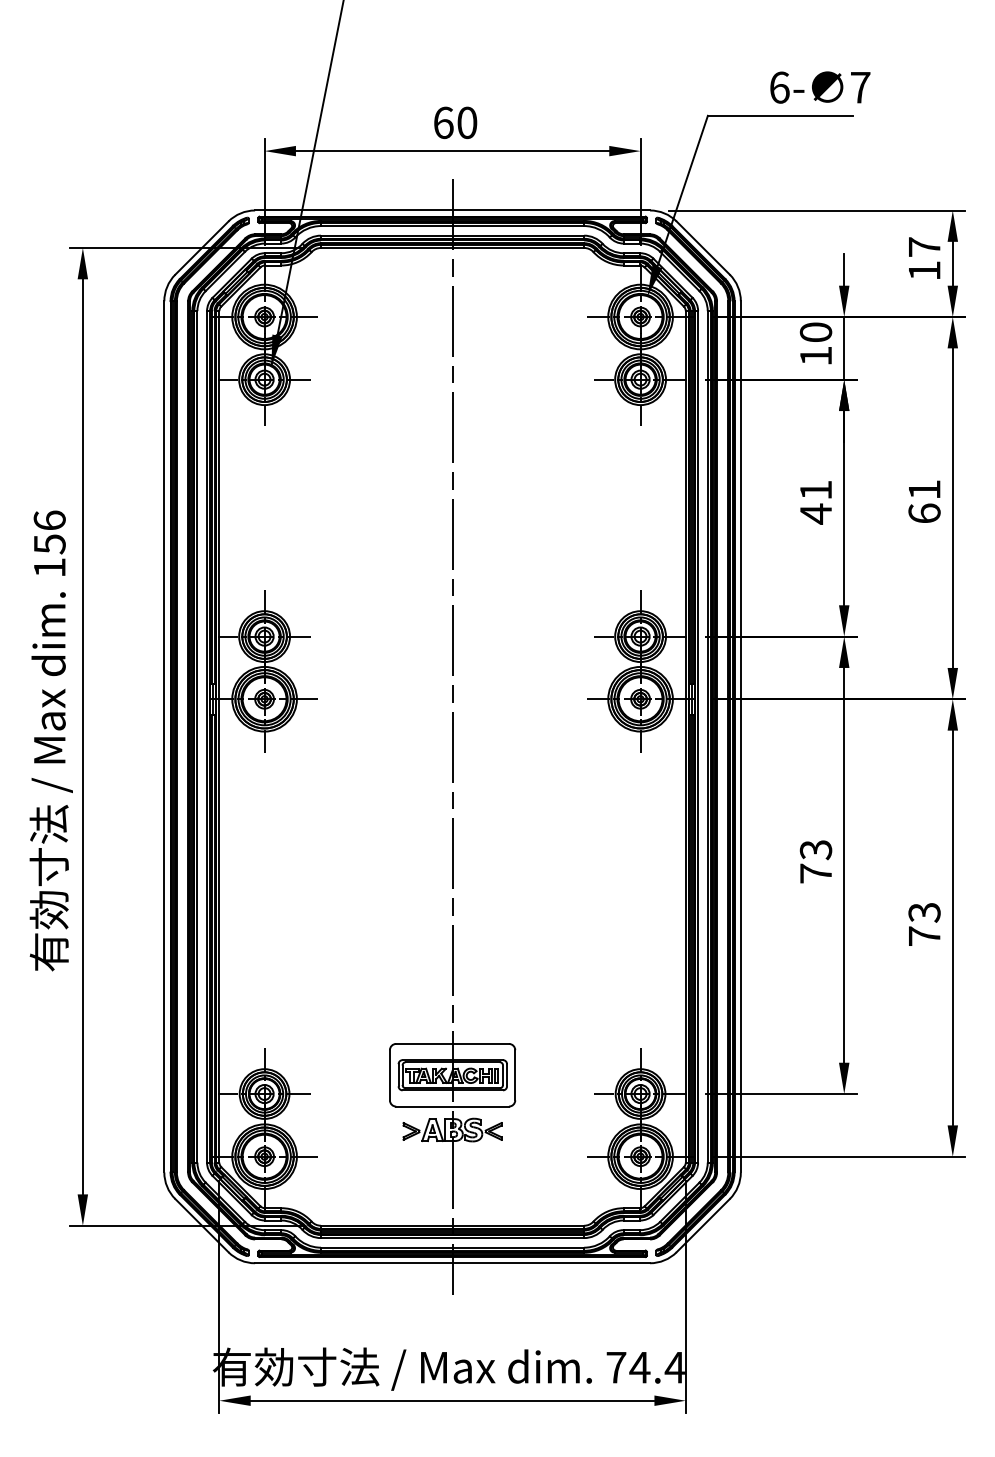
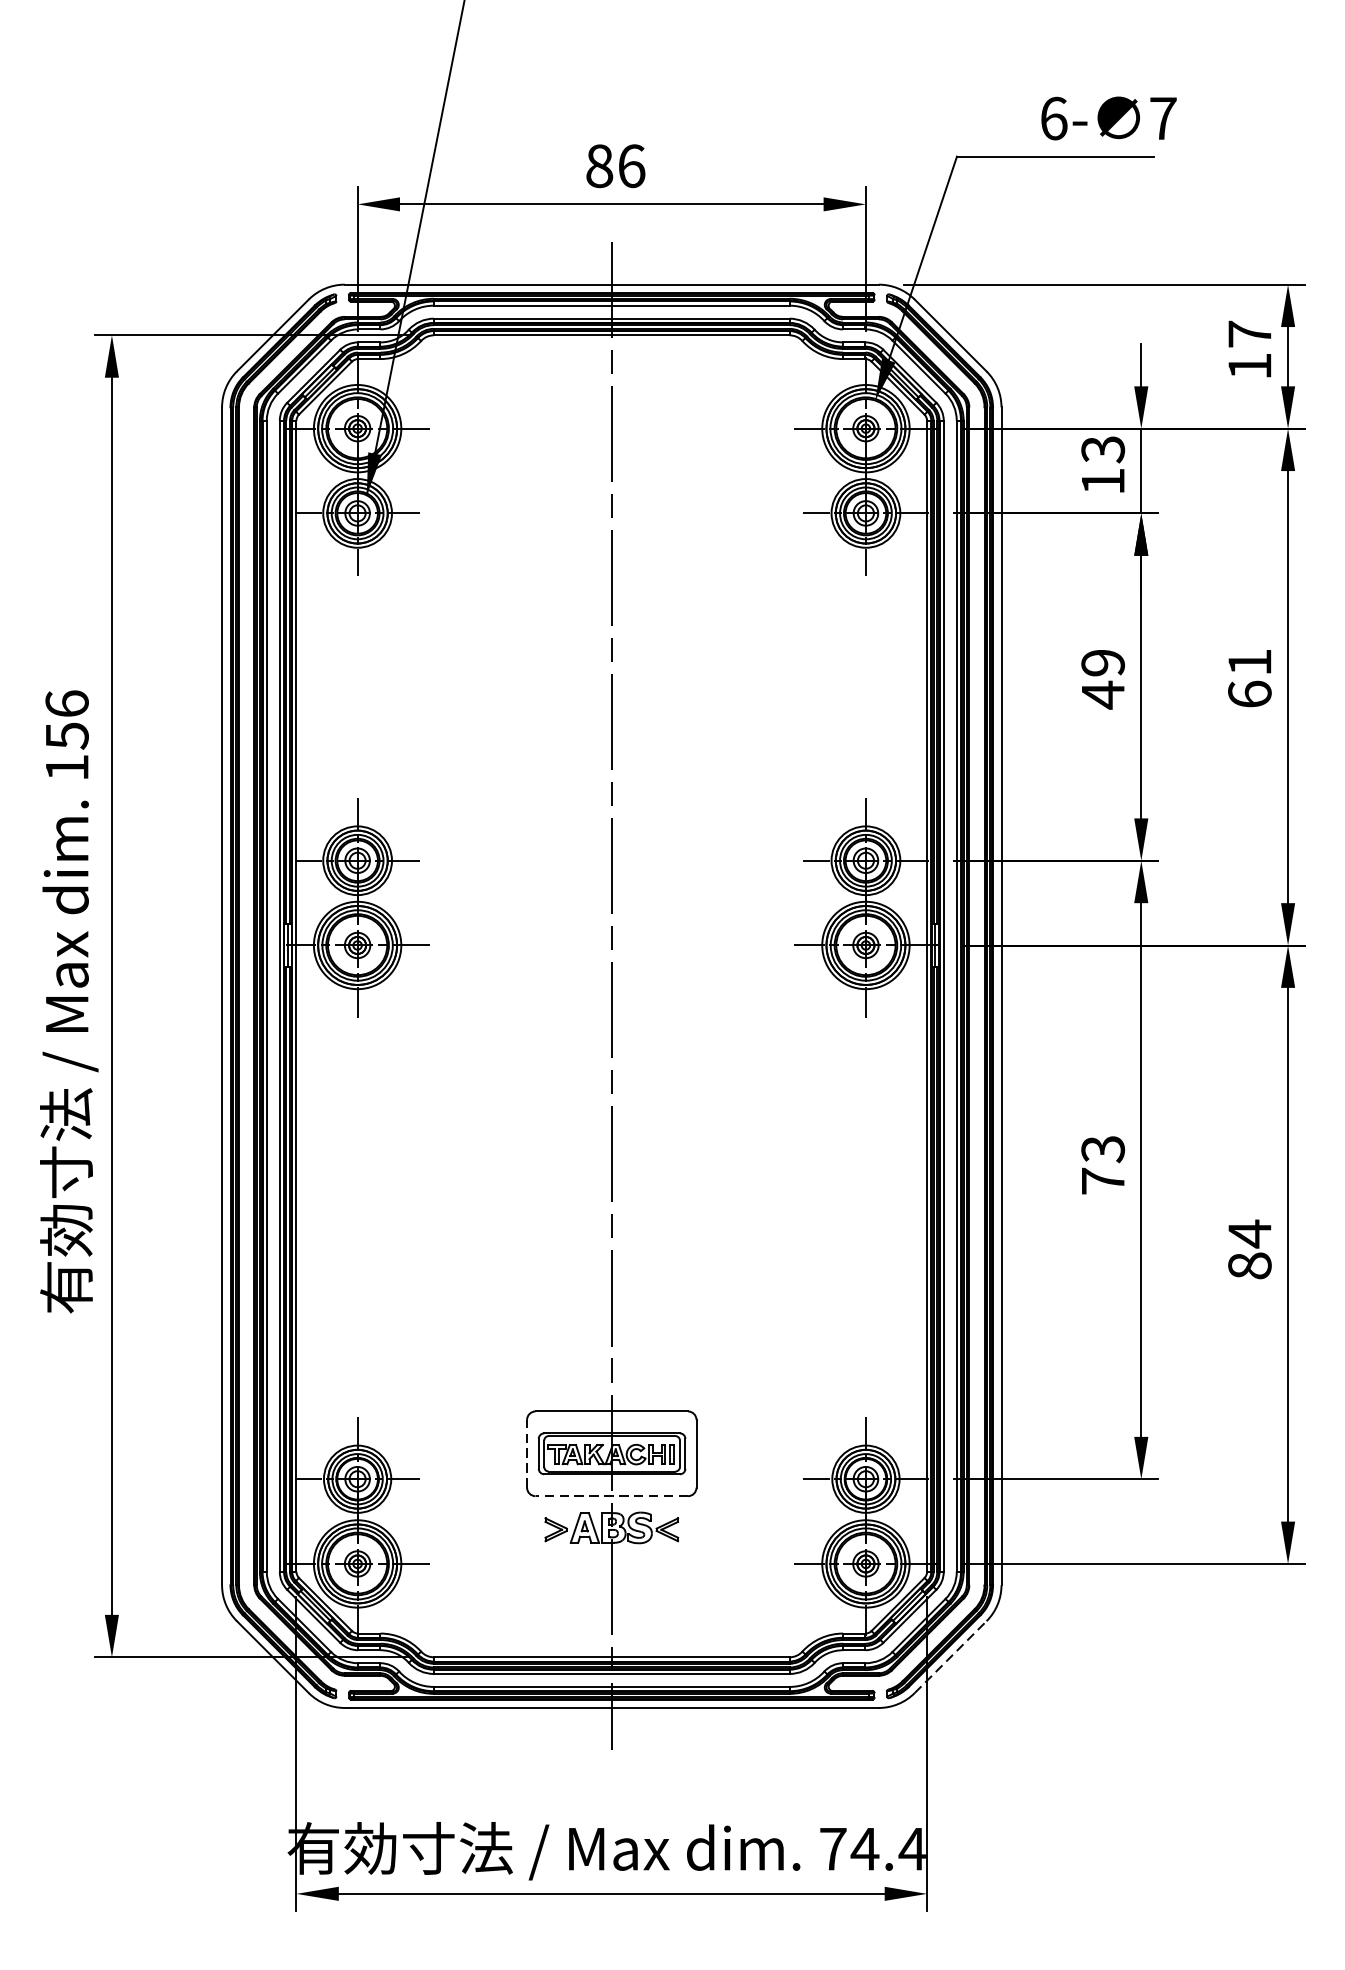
text: (455, 122) -> (615, 165), 60 -> 86
text: (816, 332) -> (1103, 449), 10 -> 13
text: (815, 490) -> (1102, 663), 41 -> 49
text: (924, 924) -> (1249, 1249), 73 -> 84
line: (389, 1074) -> (526, 1452), solid -> dashed
line: (452, 1106) -> (611, 1496), solid -> dashed
line: (703, 1225) -> (951, 1656), solid -> dashed

